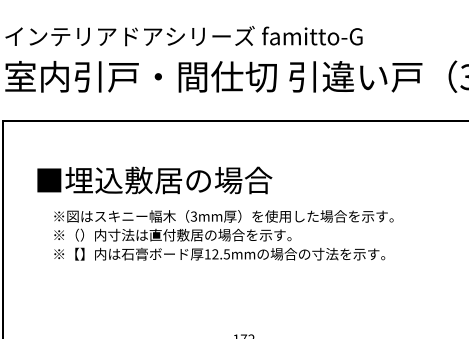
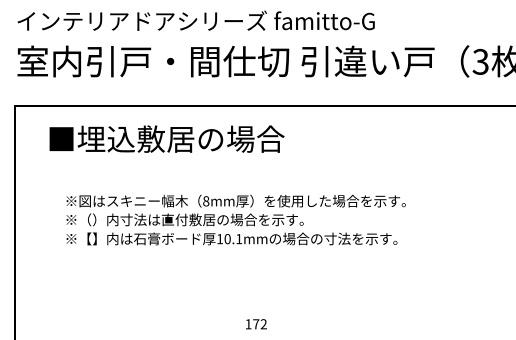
text: (154, 179) -> (166, 138), moved
text: (194, 216) -> (206, 201), 3mm -> 8mm
text: (221, 254) -> (233, 239), 12.5mm -> 10.1mm

